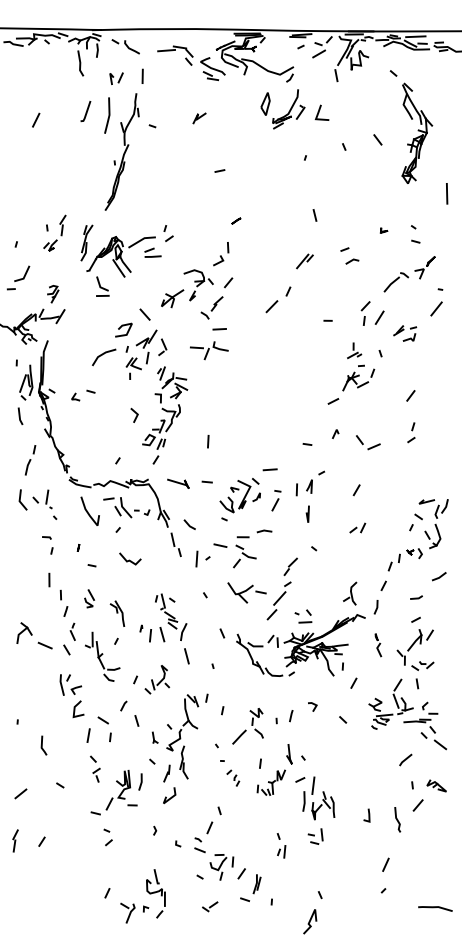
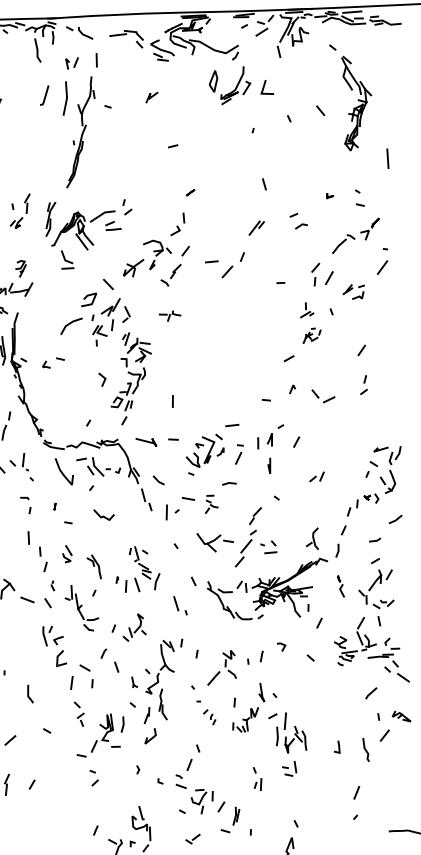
line: (219, 329) -> (211, 262), moved
part: (209, 350) -> (170, 315), size x0.6
part: (358, 377) -> (311, 335), size x0.6
line: (356, 490) -> (296, 442), moved
part: (244, 552) -> (211, 504), size x0.6
part: (303, 616) -> (268, 547), moved
part: (72, 631) -> (52, 585), size x0.6
line: (186, 656) -> (175, 603), moved

